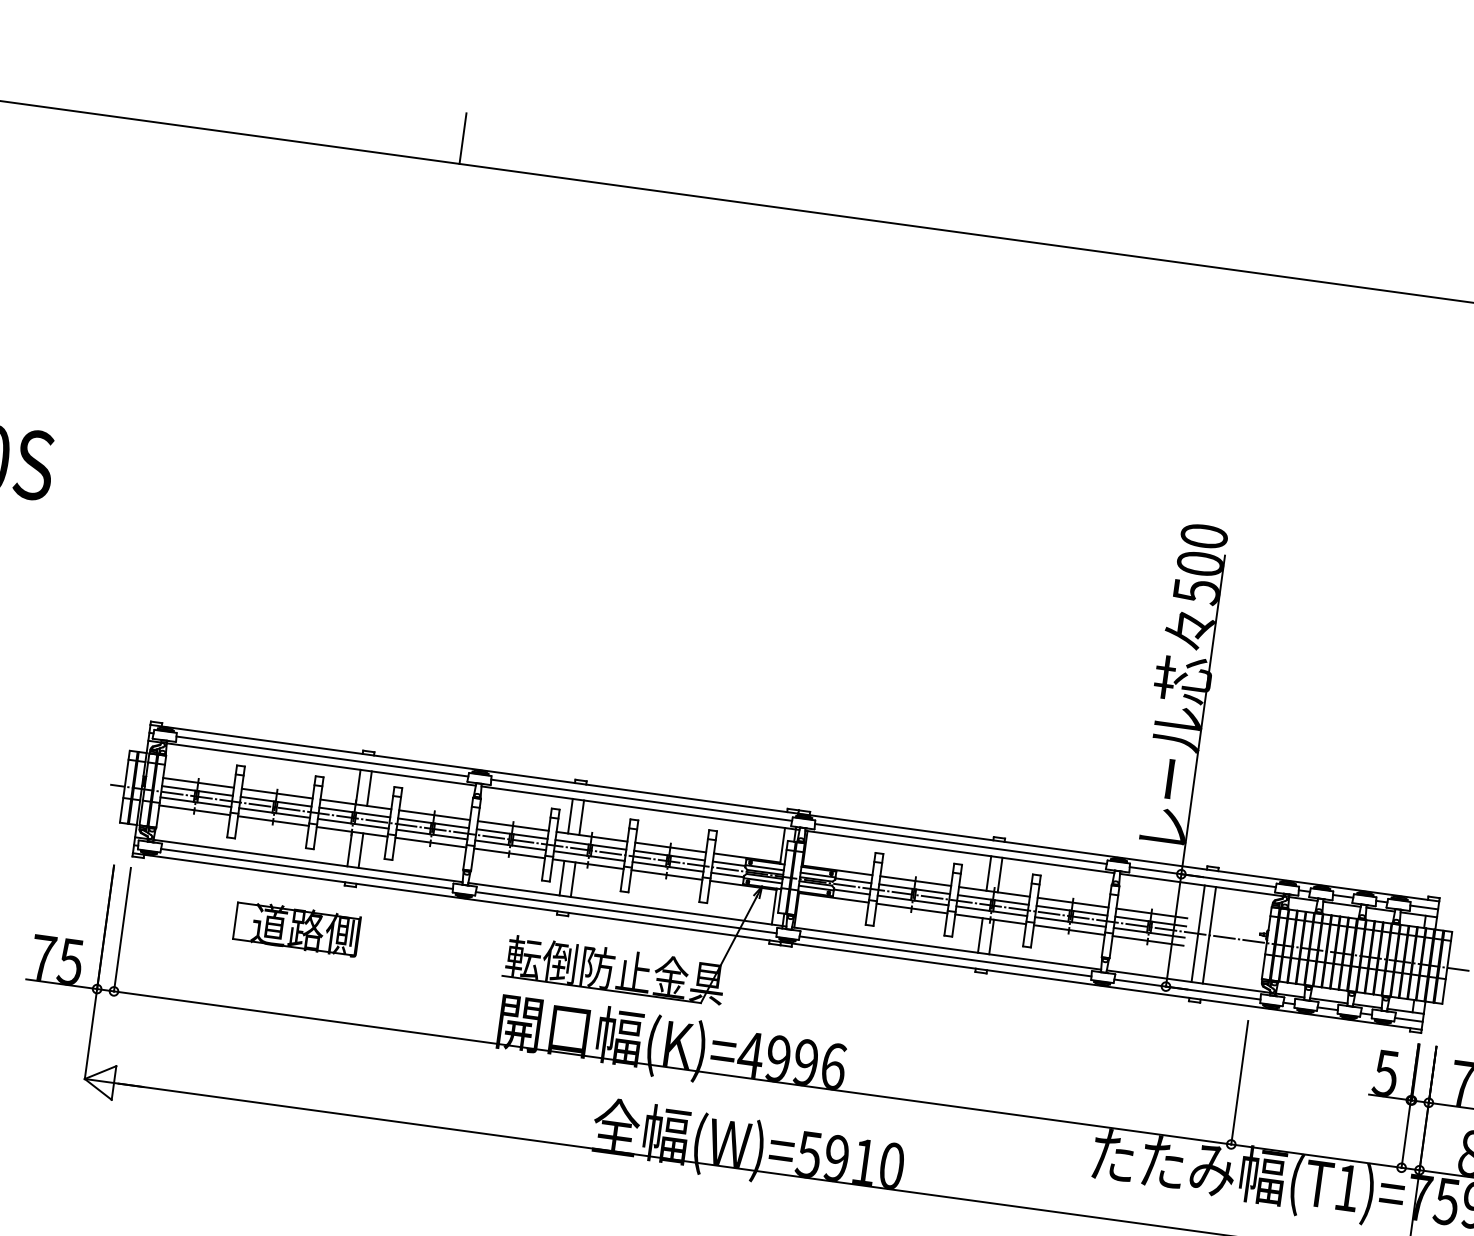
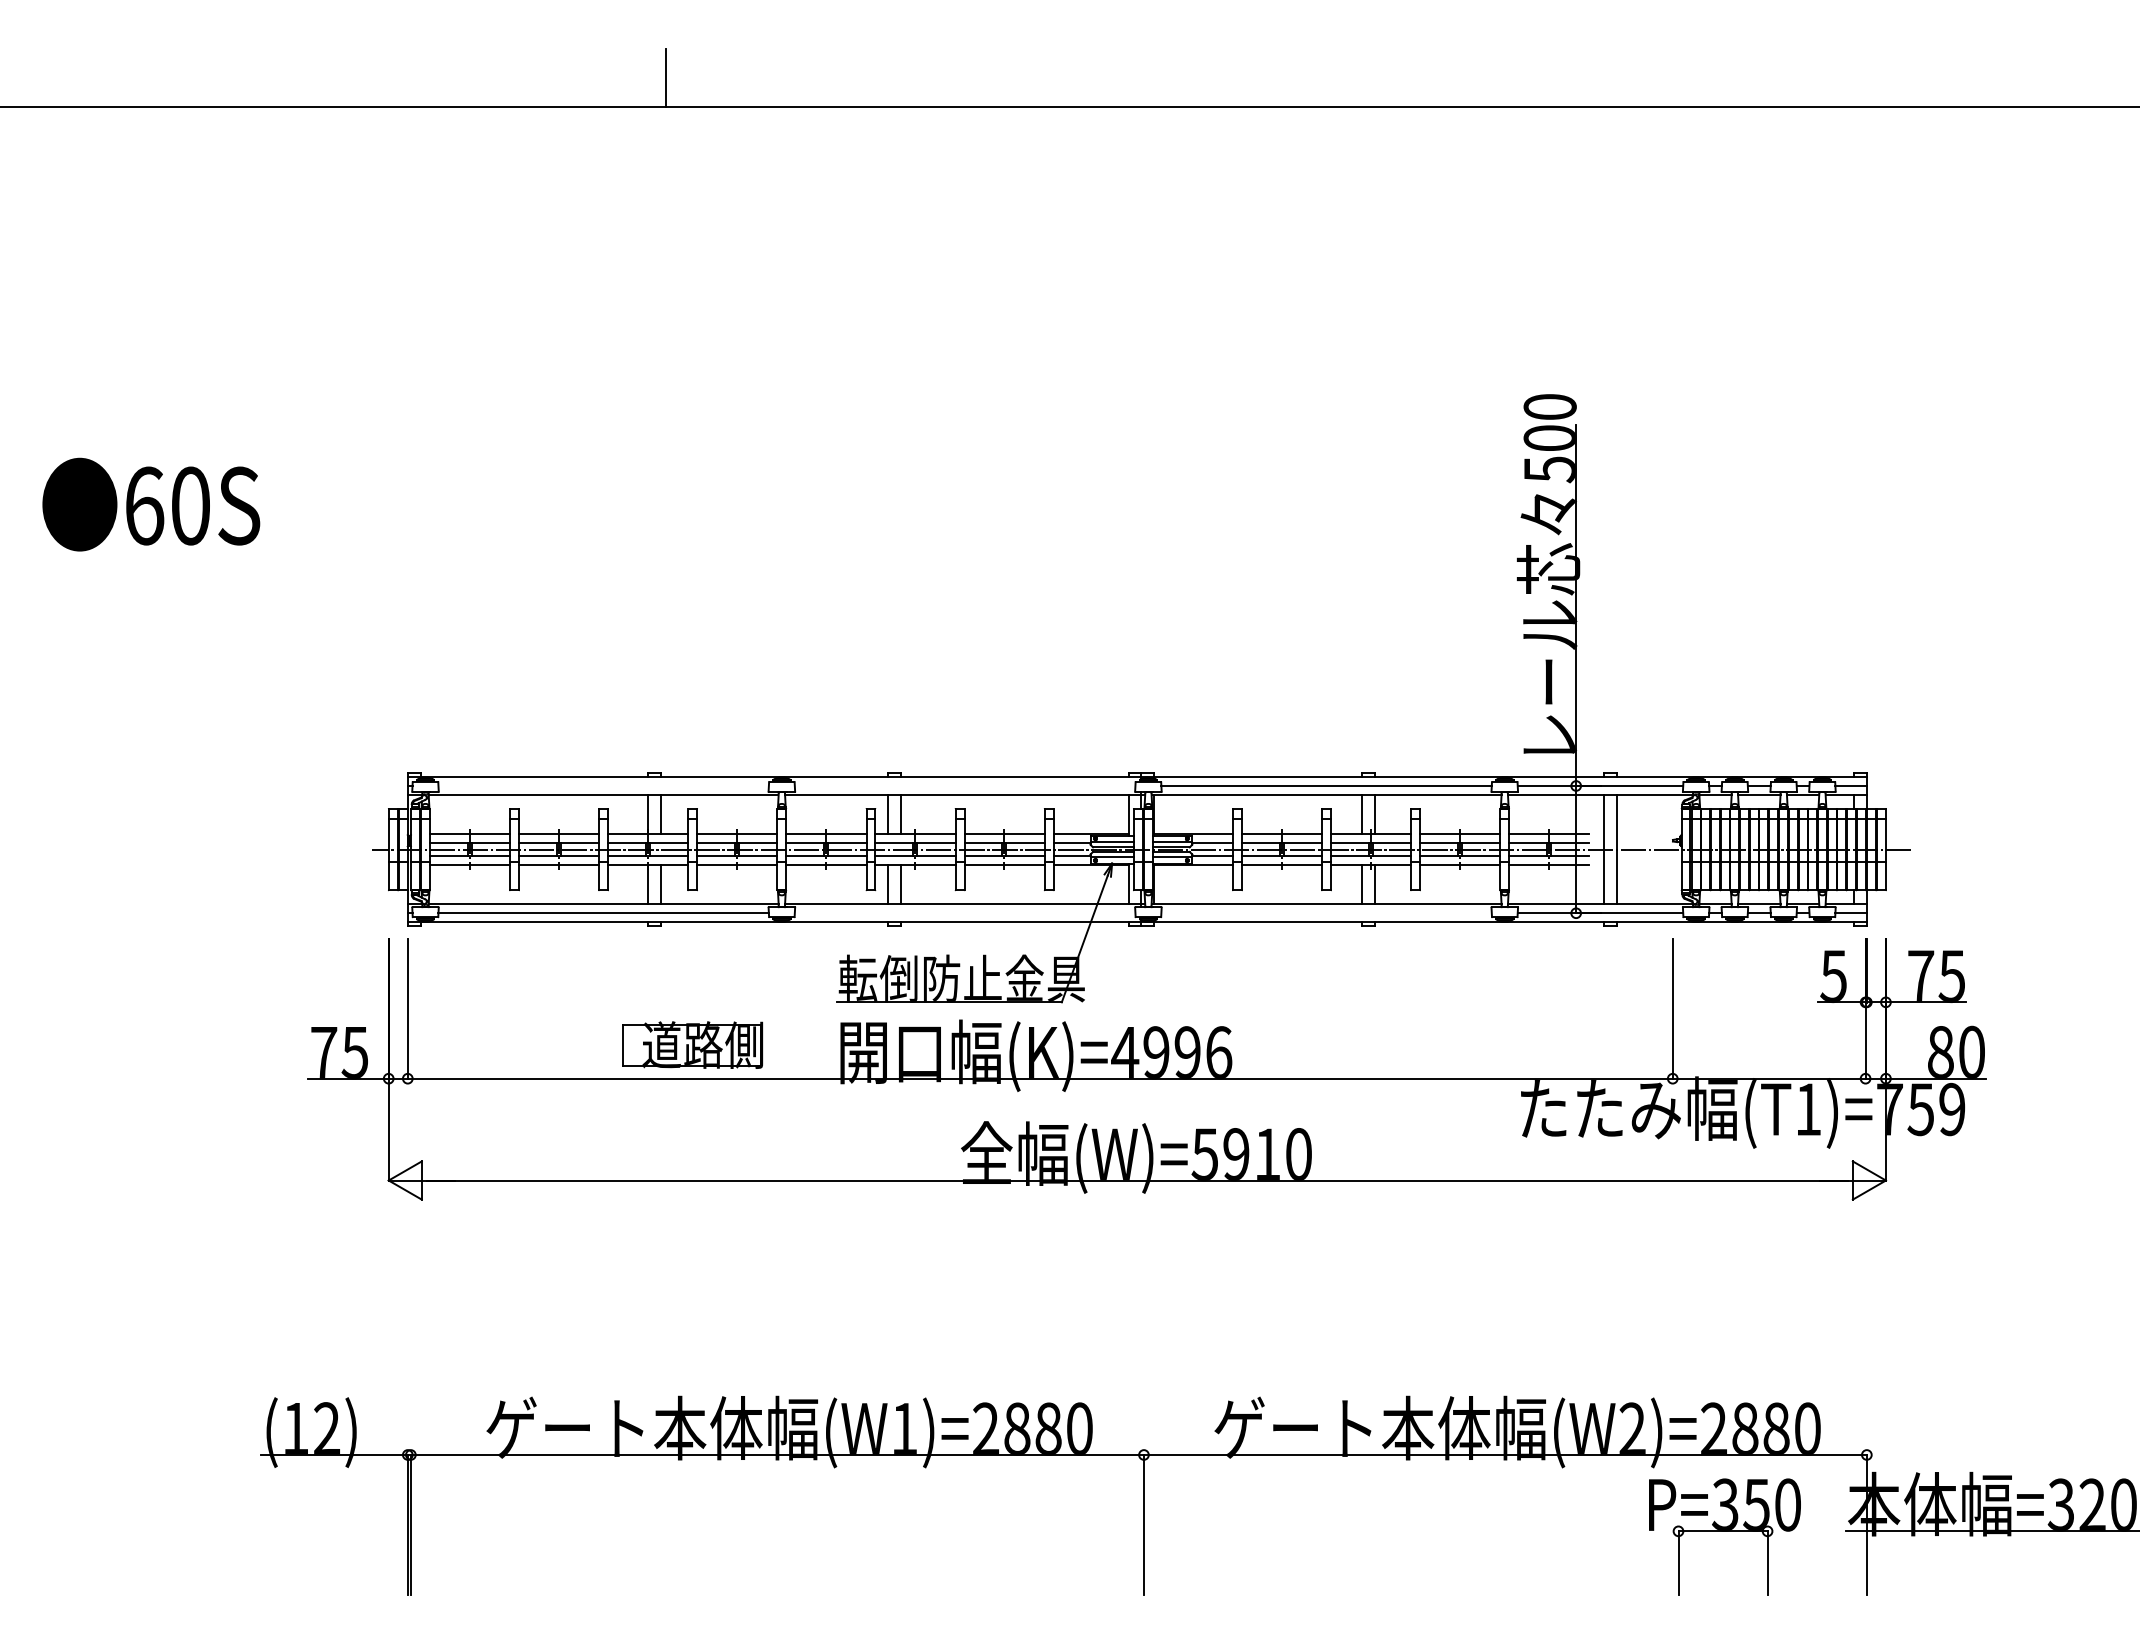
line: (322, 756) -> (603, 785), removed
line: (641, 799) -> (964, 785), removed
line: (625, 912) -> (964, 913), removed
part: (296, 928) -> (692, 1044), moved
line: (945, 956) -> (1326, 913), removed

